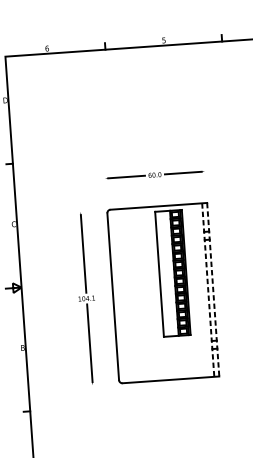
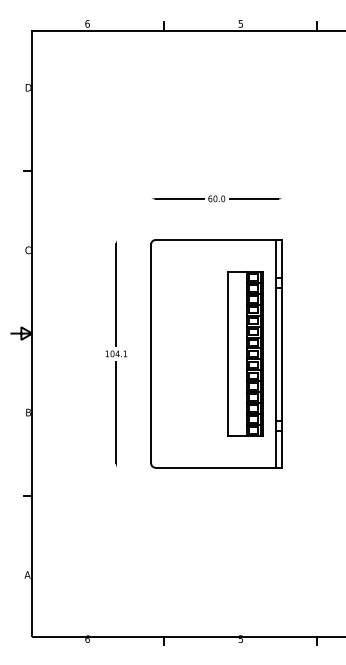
part: (173, 273) -> (245, 353), moved
line: (207, 289) -> (275, 353), dashed -> solid
line: (213, 289) -> (282, 353), dashed -> solid

